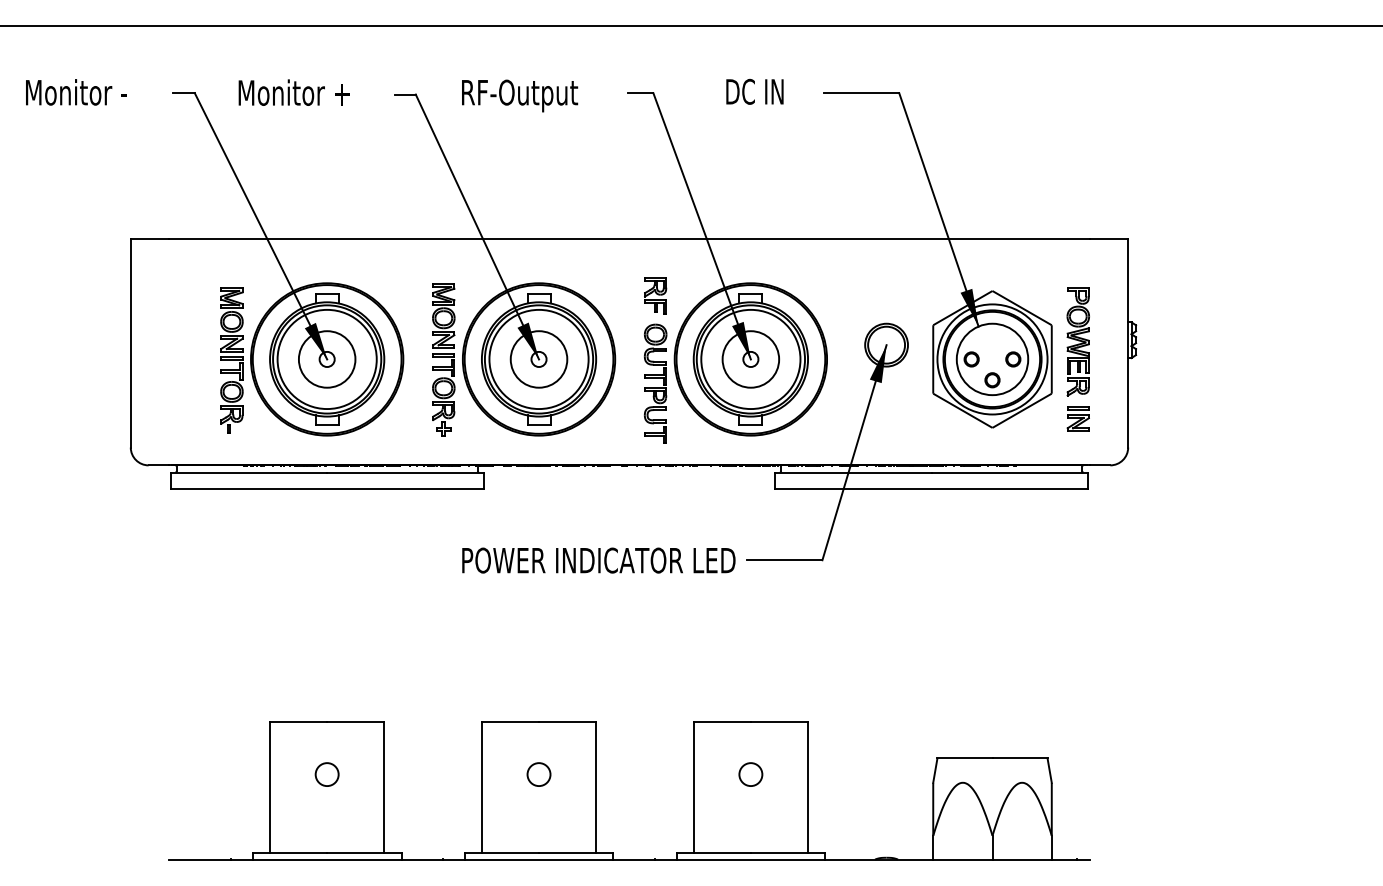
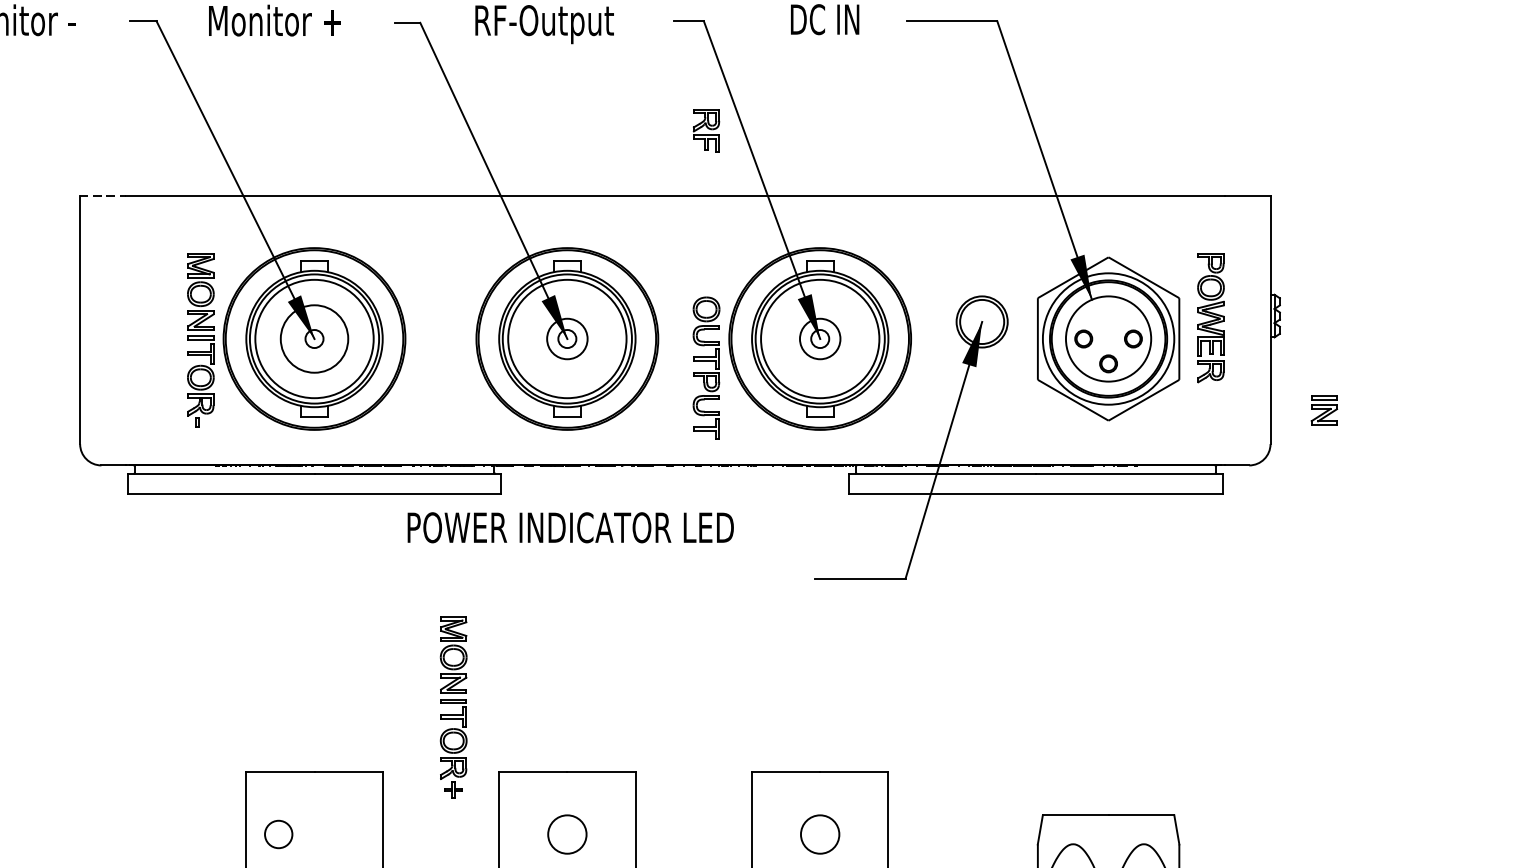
line: (150, 239) -> (103, 195), solid -> dashed
part: (655, 295) -> (706, 130), moved
part: (443, 359) -> (453, 706), moved
circle: (538, 359) -> (566, 339), size x0.6
circle: (750, 359) -> (819, 339), size x0.6
part: (1077, 418) -> (1323, 409), moved
text: (598, 560) -> (570, 527), moved
circle: (326, 774) -> (277, 834), moved
circle: (538, 774) -> (566, 834), size x1.4
circle: (750, 774) -> (819, 834), size x1.4

